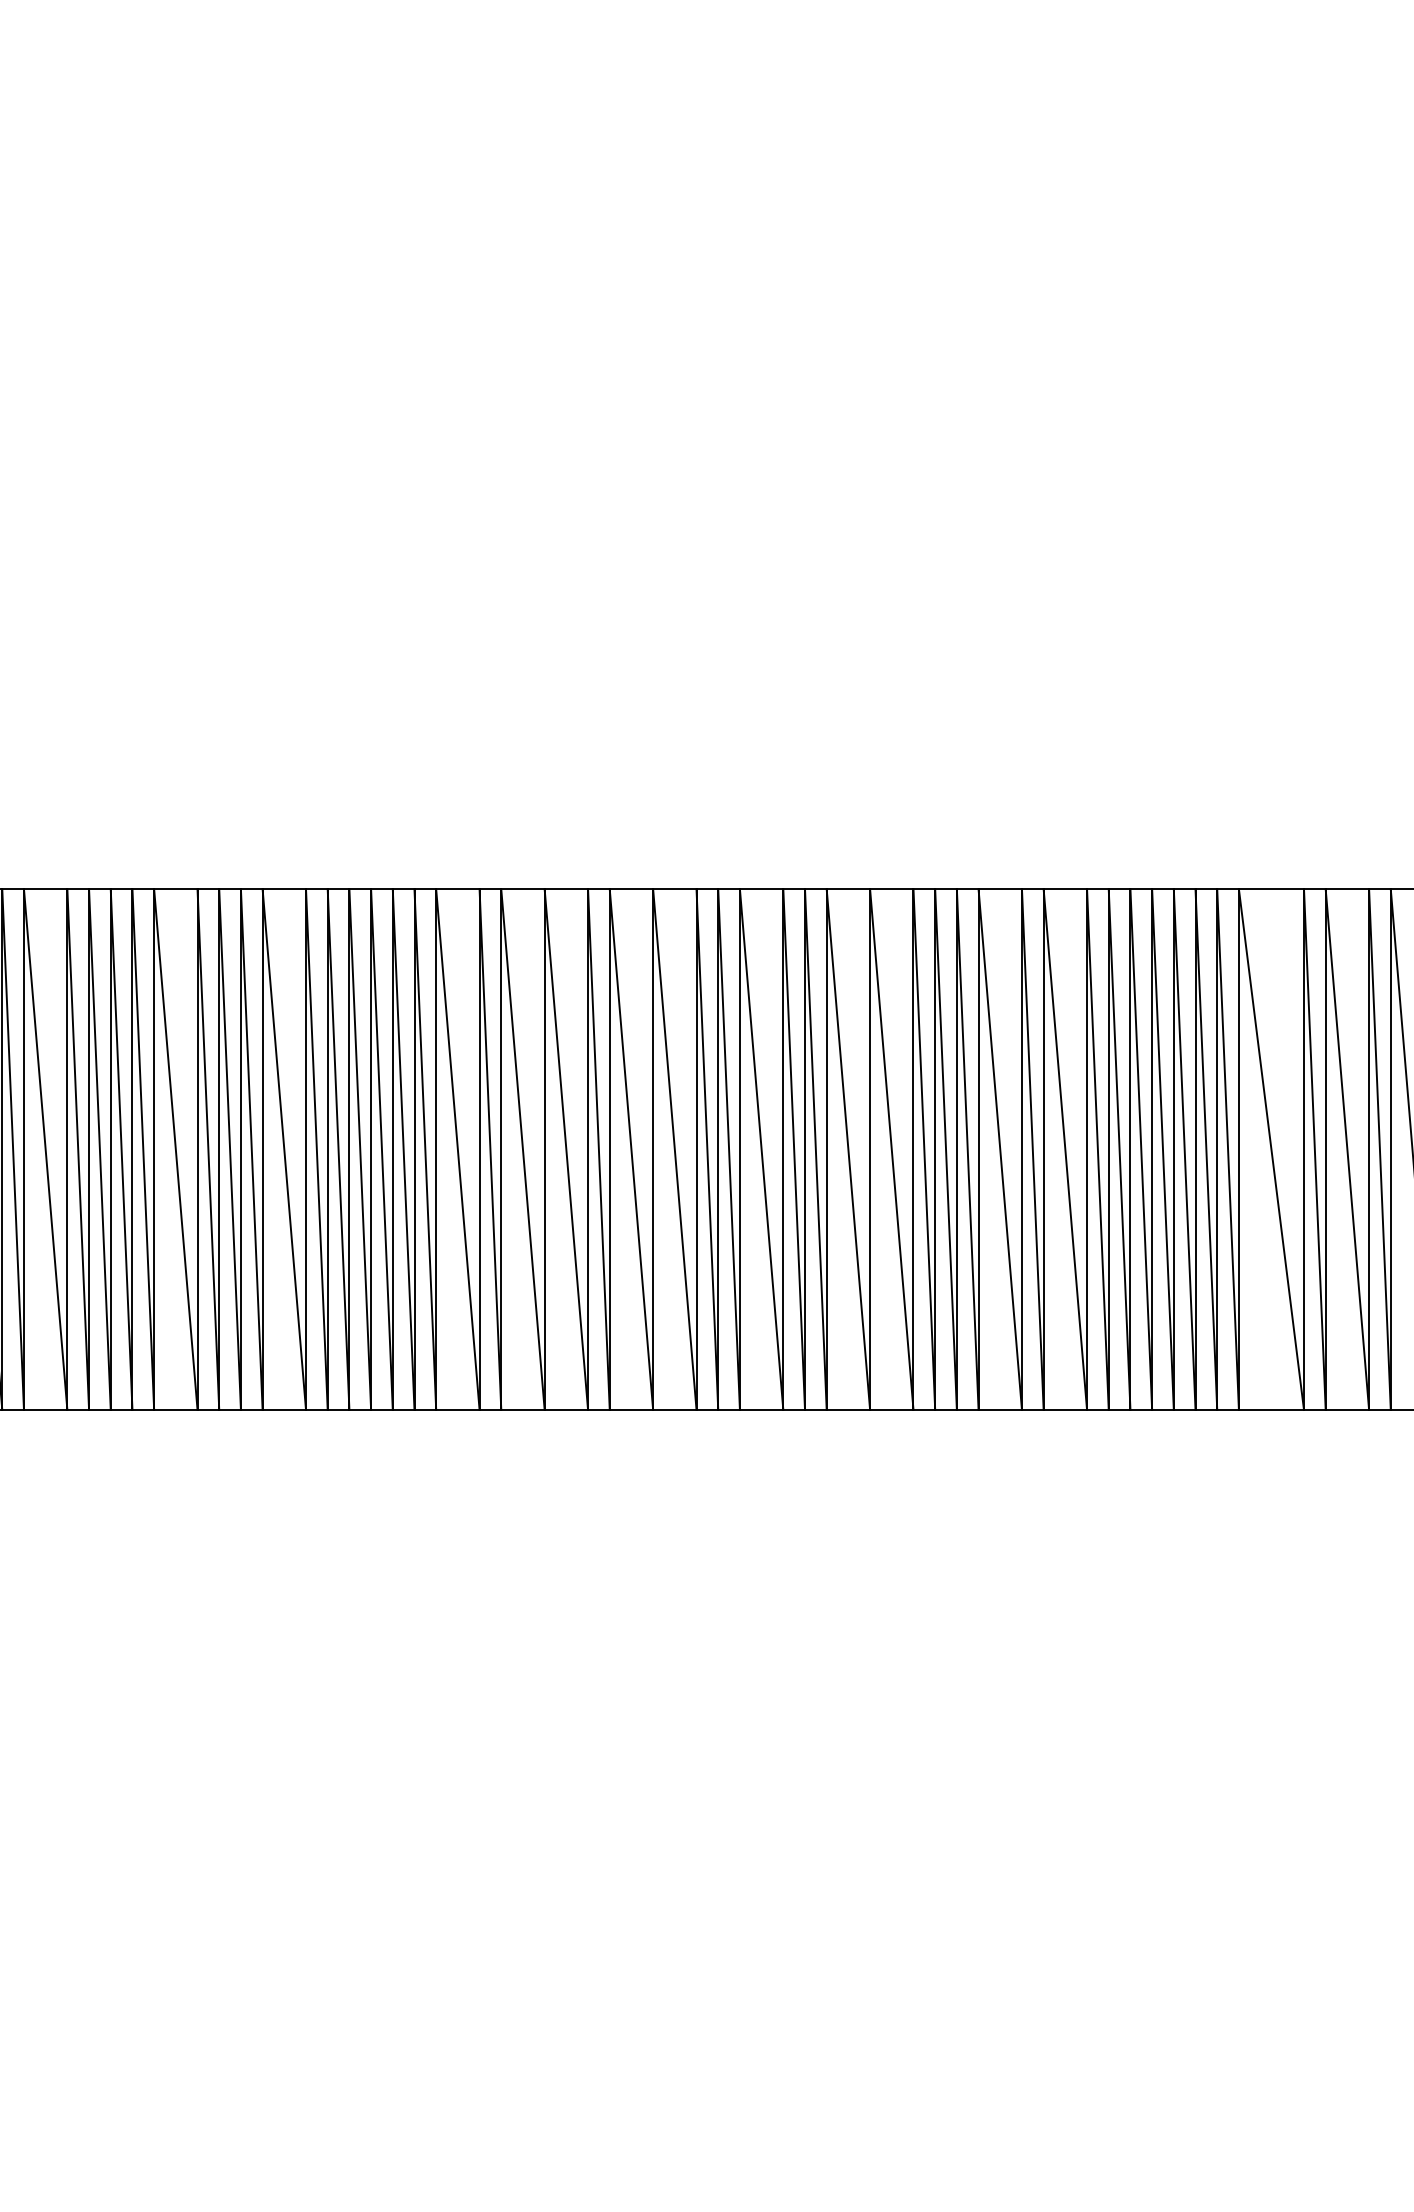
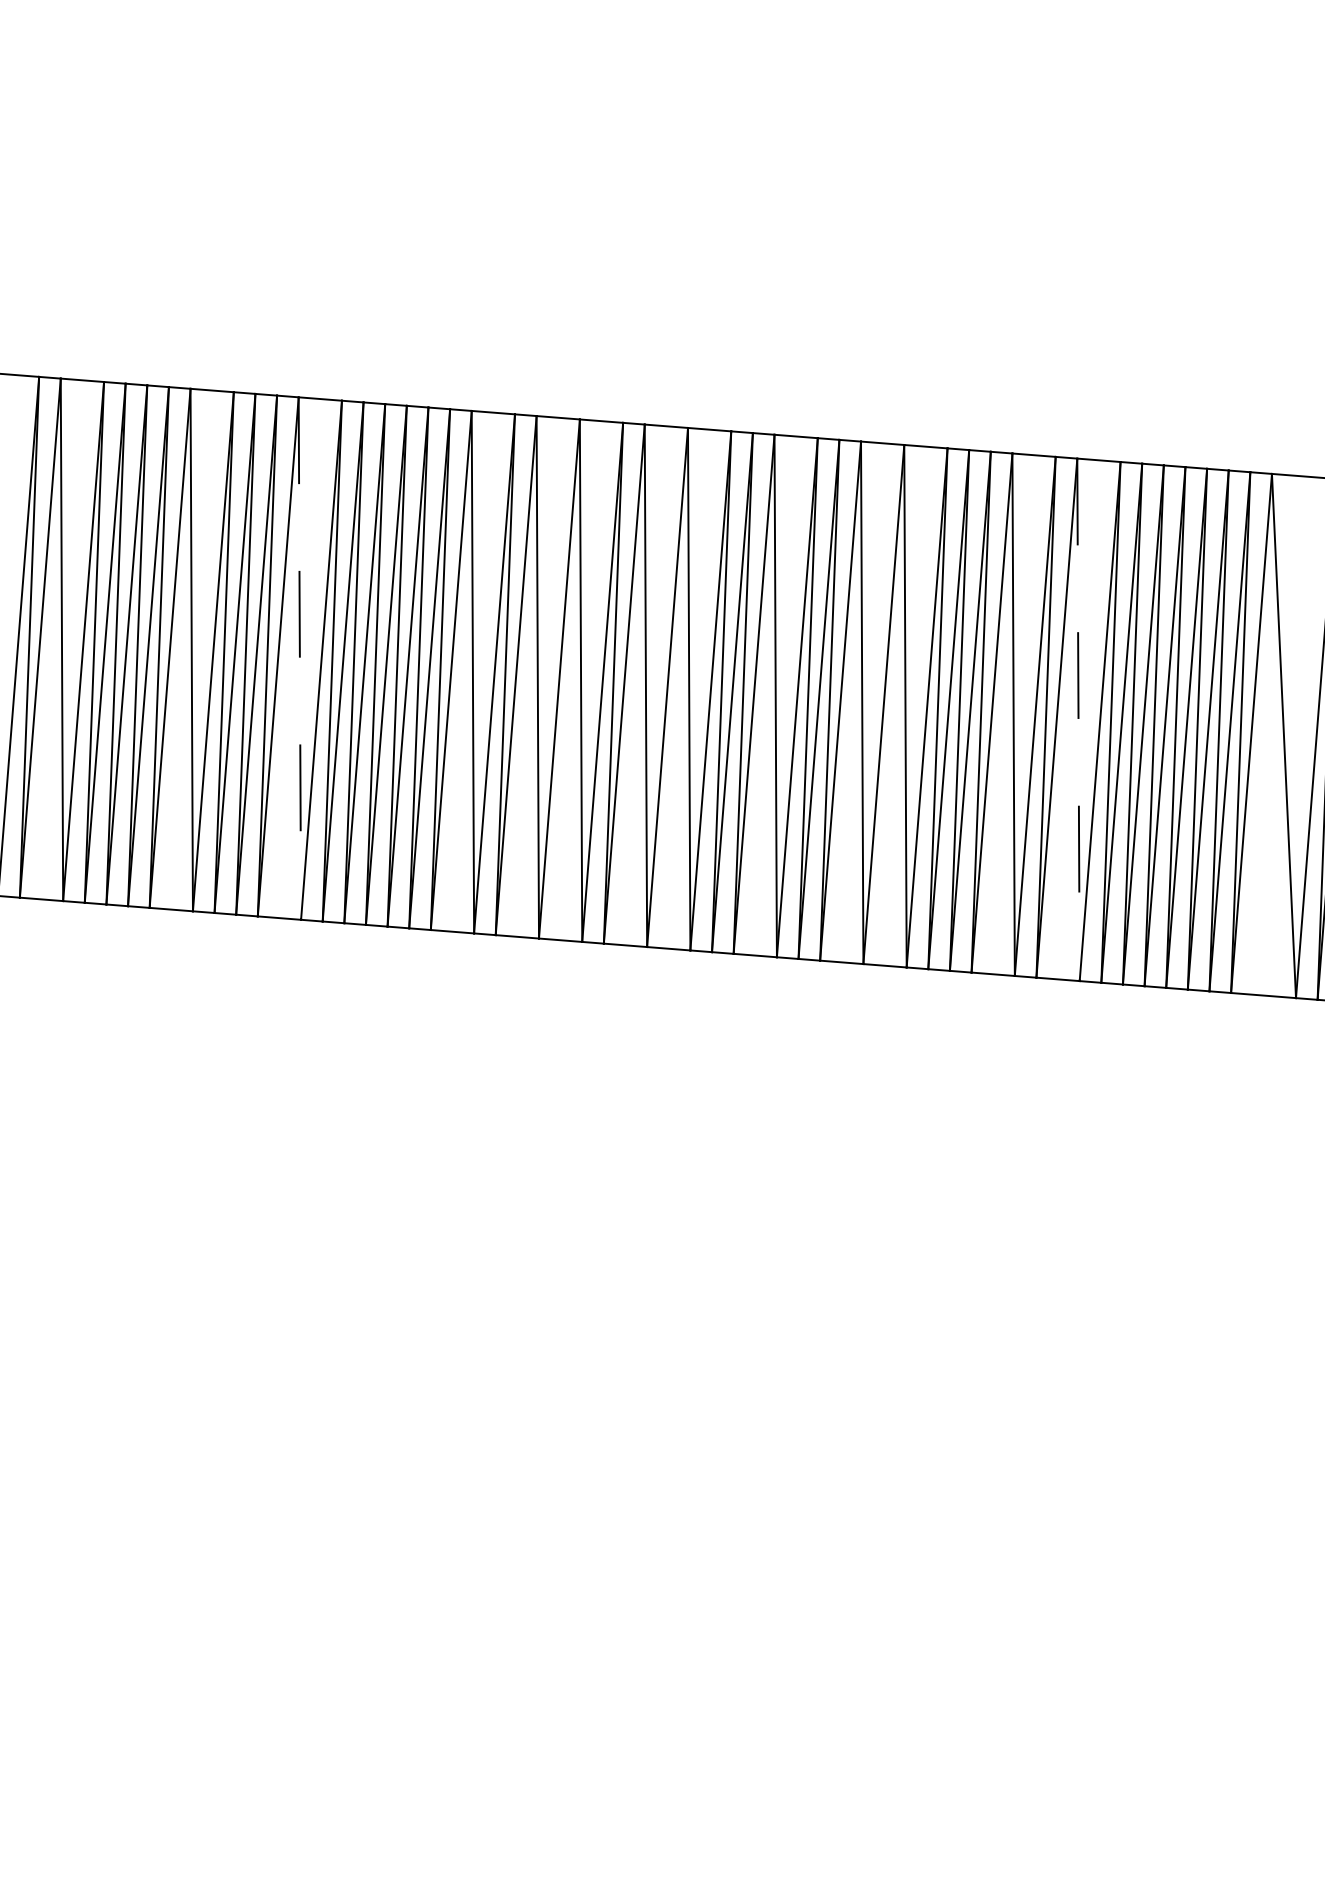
line: (284, 1150) -> (299, 659), solid -> dashed
line: (1065, 1150) -> (1078, 720), solid -> dashed

